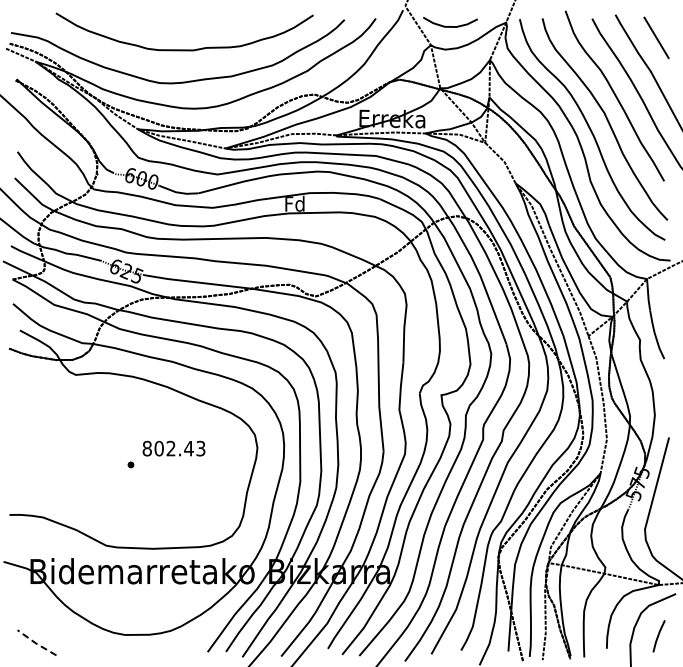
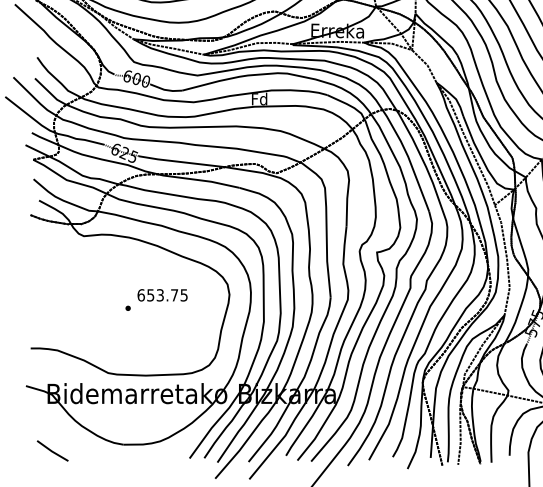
text: (173, 448) -> (162, 295), 802.43 -> 653.75
line: (36, 643) -> (52, 451), dashed -> solid

